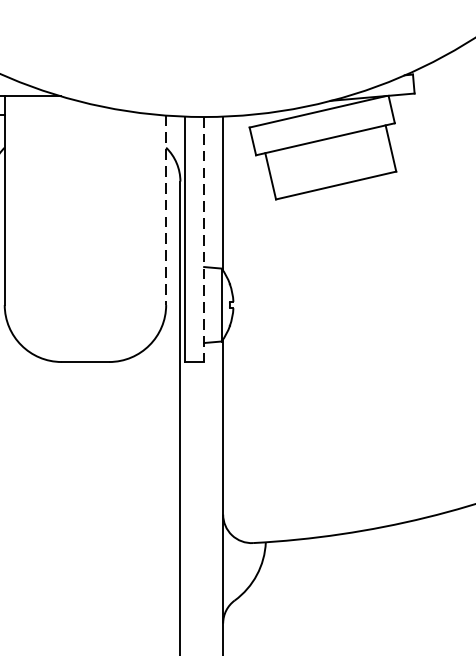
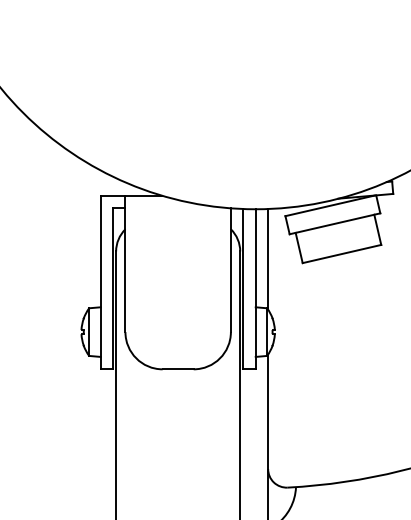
line: (165, 210) -> (230, 270), dashed -> solid
line: (203, 239) -> (255, 289), dashed -> solid

